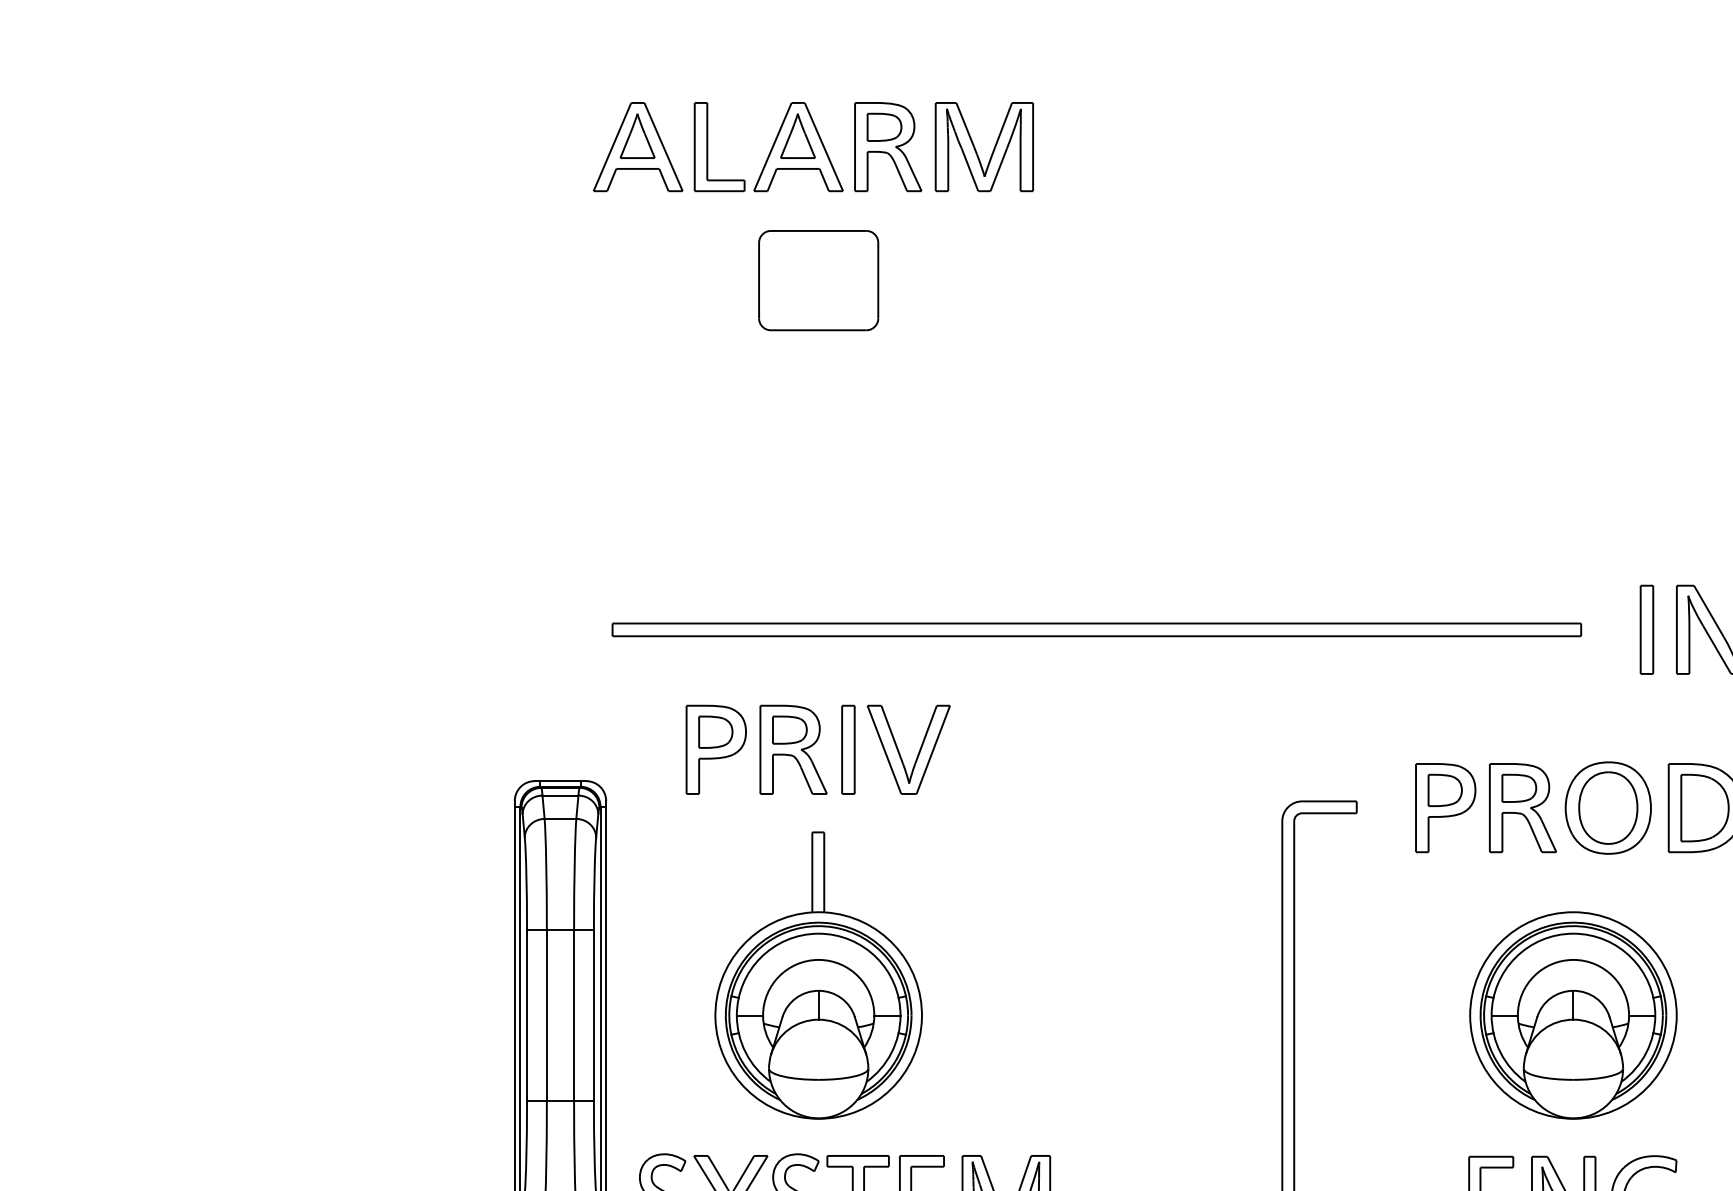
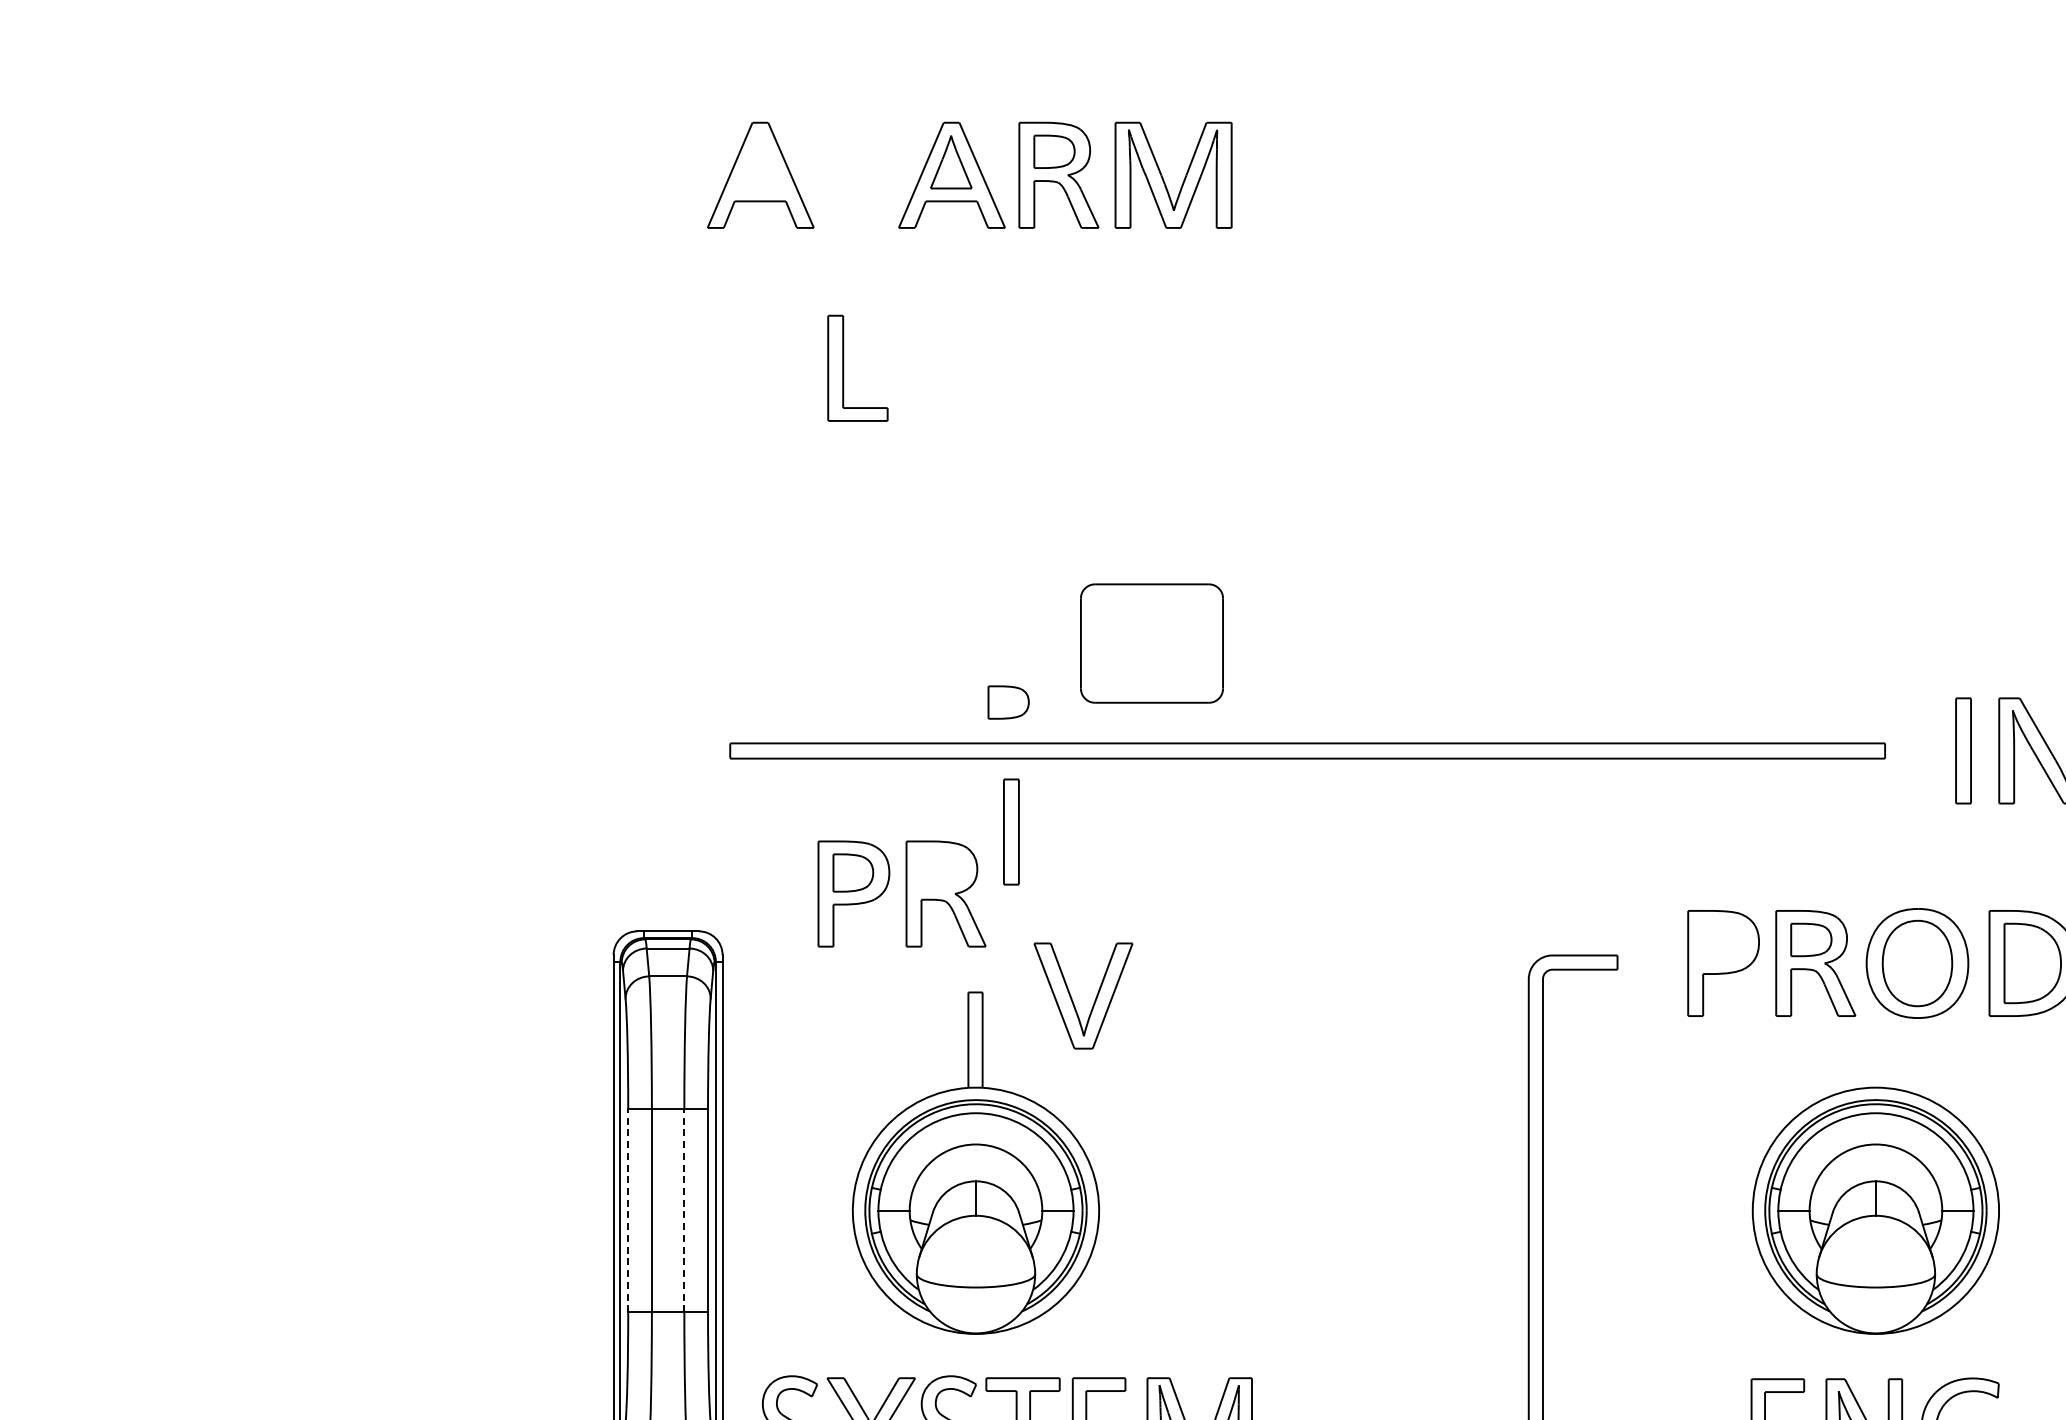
part: (637, 136) -> (760, 162), removed
part: (708, 146) -> (844, 367), moved
part: (818, 280) -> (1151, 643), moved
part: (789, 730) -> (1008, 702), moved
part: (848, 749) -> (1011, 831), moved
part: (899, 751) -> (1072, 998), moved
part: (1444, 789) -> (1722, 941), removed
line: (527, 1015) -> (628, 1210), solid -> dashed
line: (574, 1015) -> (684, 1210), solid -> dashed

